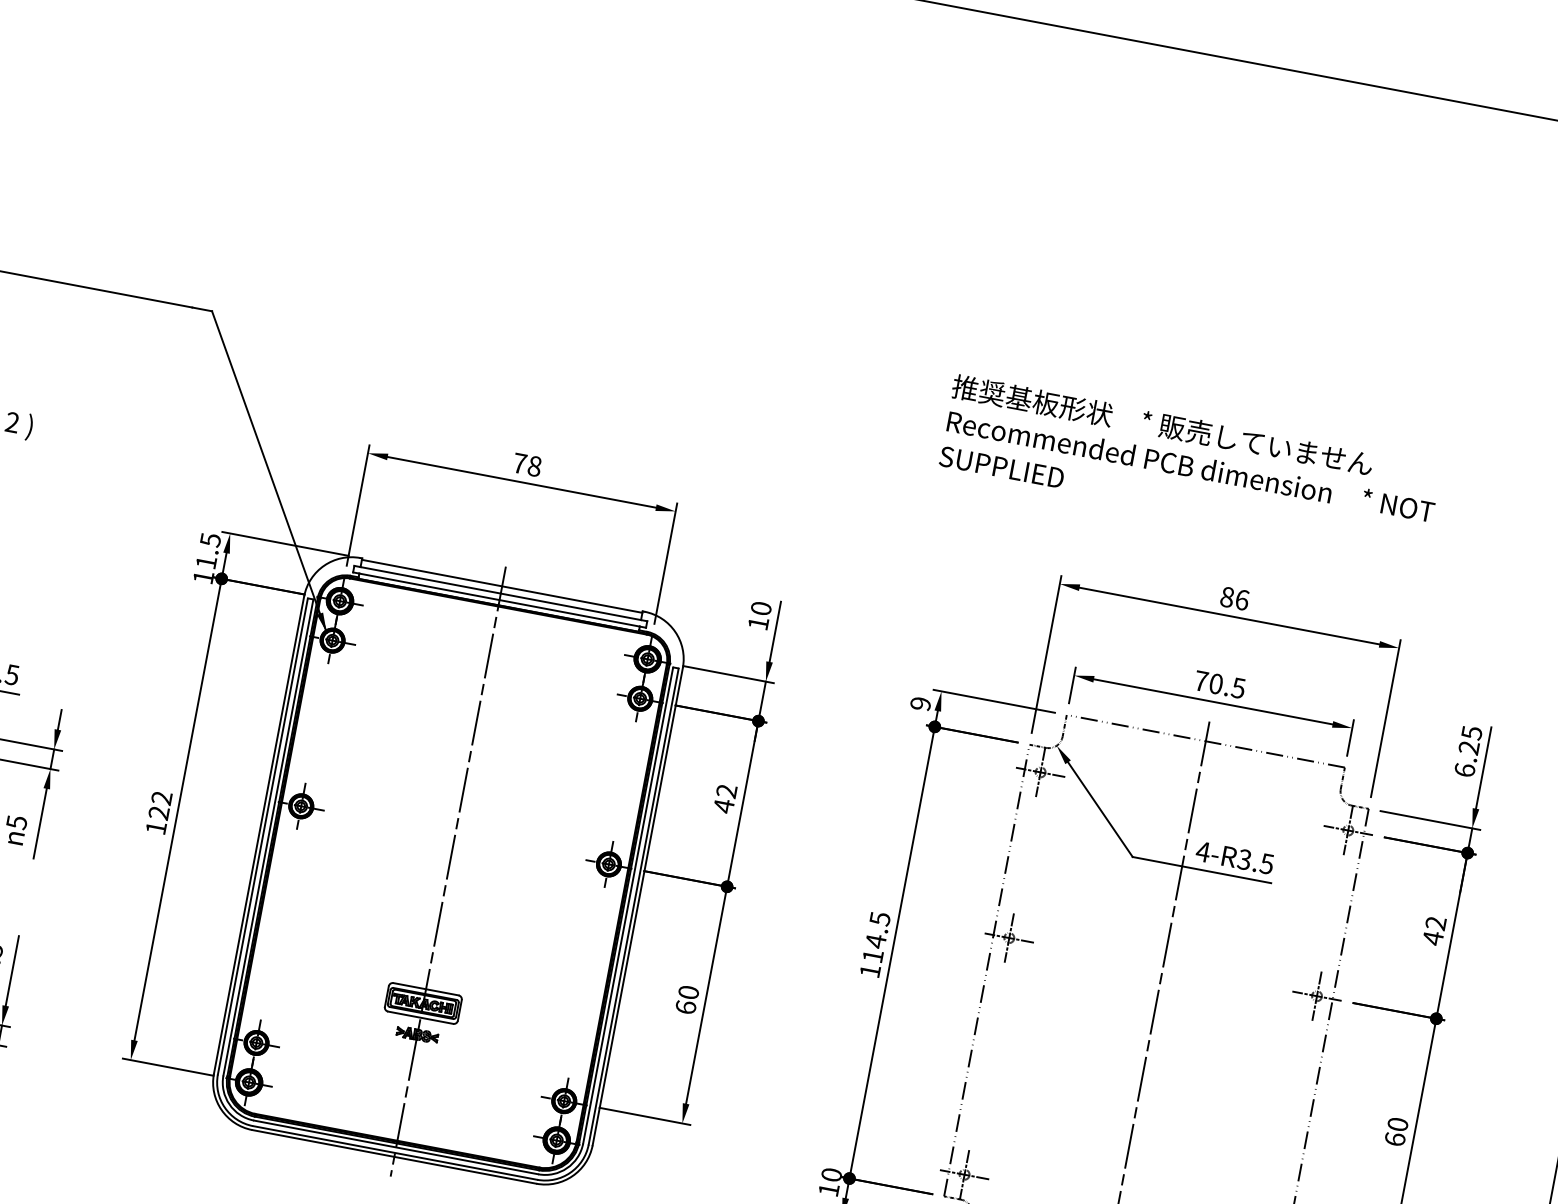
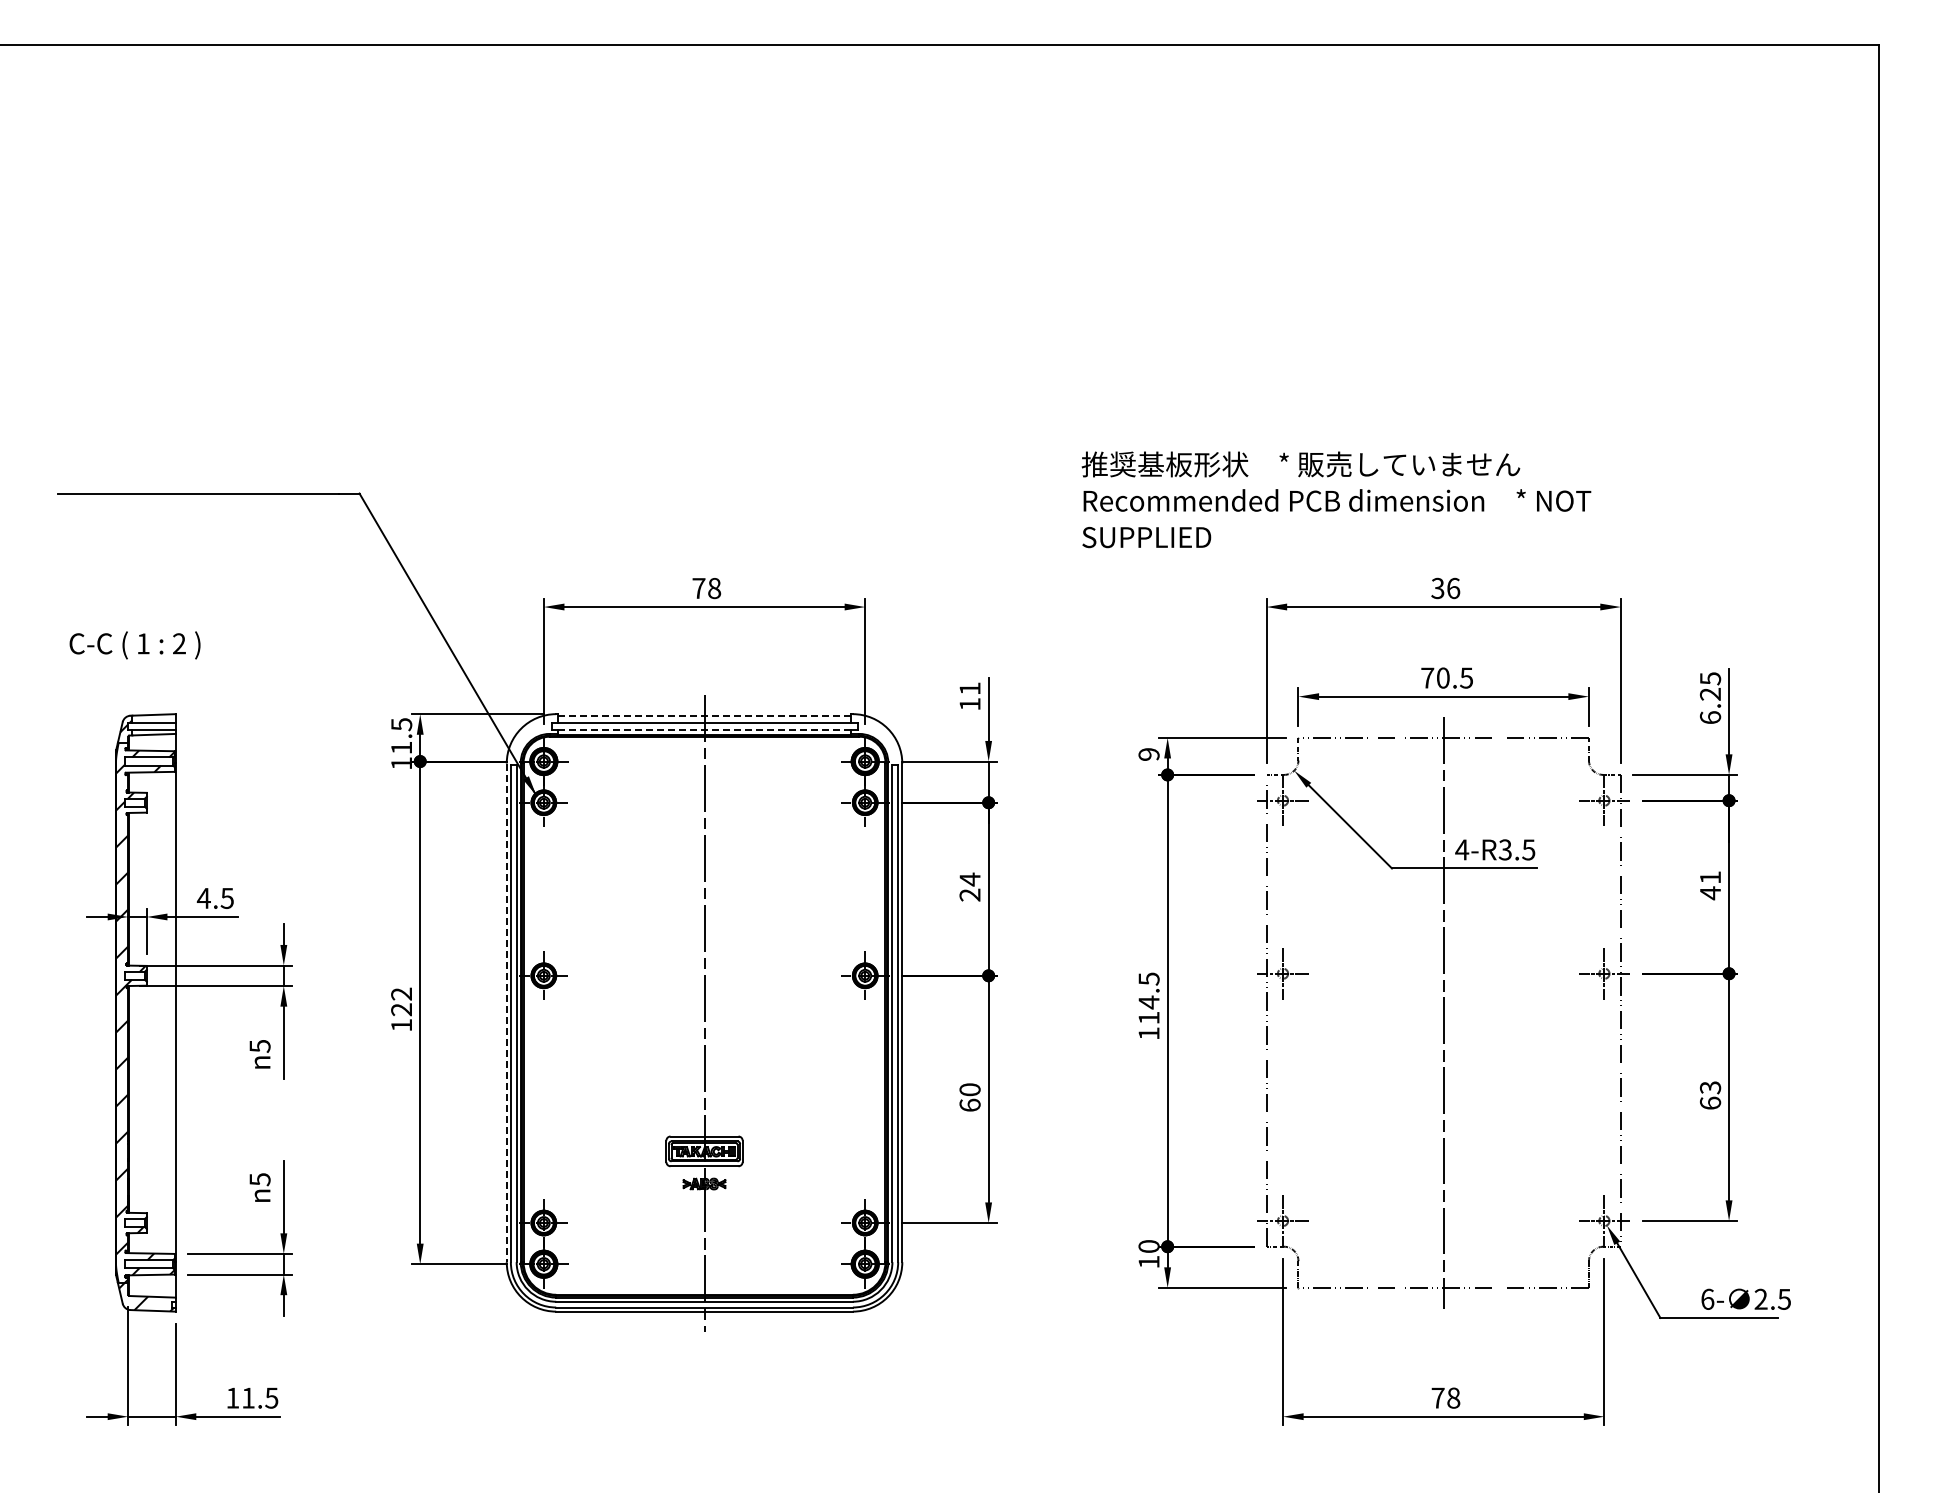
text: (1190, 465) -> (1336, 499), moved
line: (503, 586) -> (705, 715), solid -> dashed
text: (1226, 597) -> (1437, 588), 86 -> 36
line: (499, 600) -> (704, 730), solid -> dashed
text: (760, 608) -> (969, 688), 10 -> 11
text: (724, 798) -> (969, 887), 42 -> 24
line: (258, 835) -> (506, 1013), solid -> dashed
text: (1435, 923) -> (1709, 877), 42 -> 41
text: (1397, 1124) -> (1710, 1087), 60 -> 63

